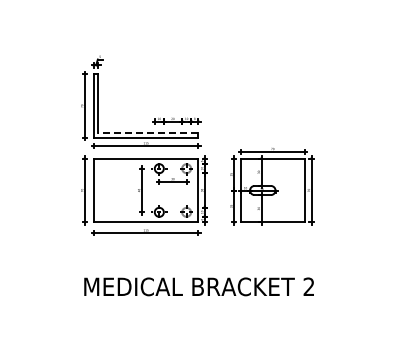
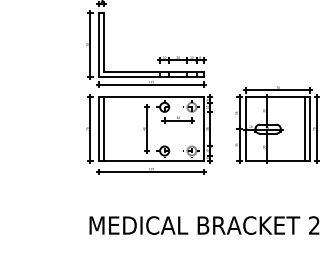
line: (147, 133) -> (152, 72), dashed -> solid
line: (98, 190) -> (103, 129), added
line: (300, 190) -> (305, 129), added

